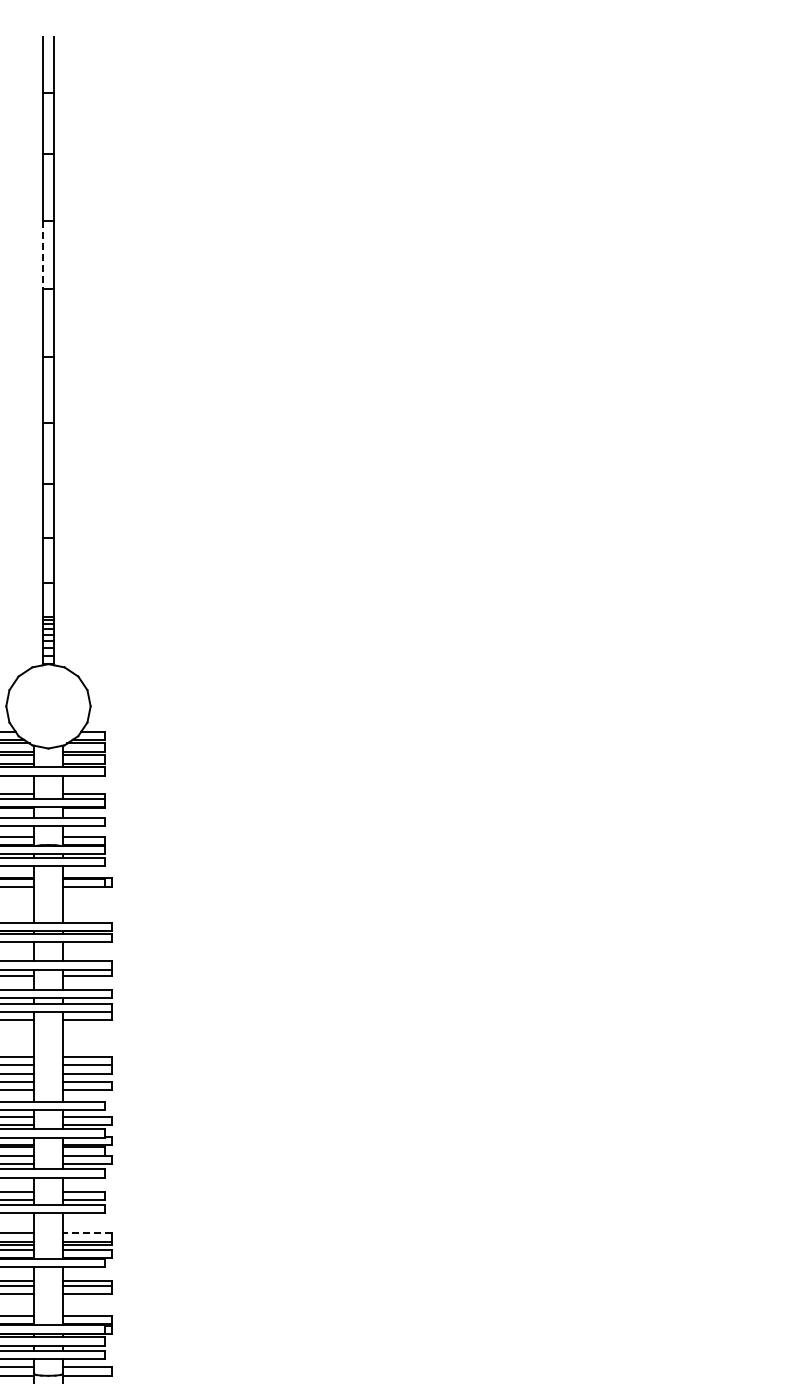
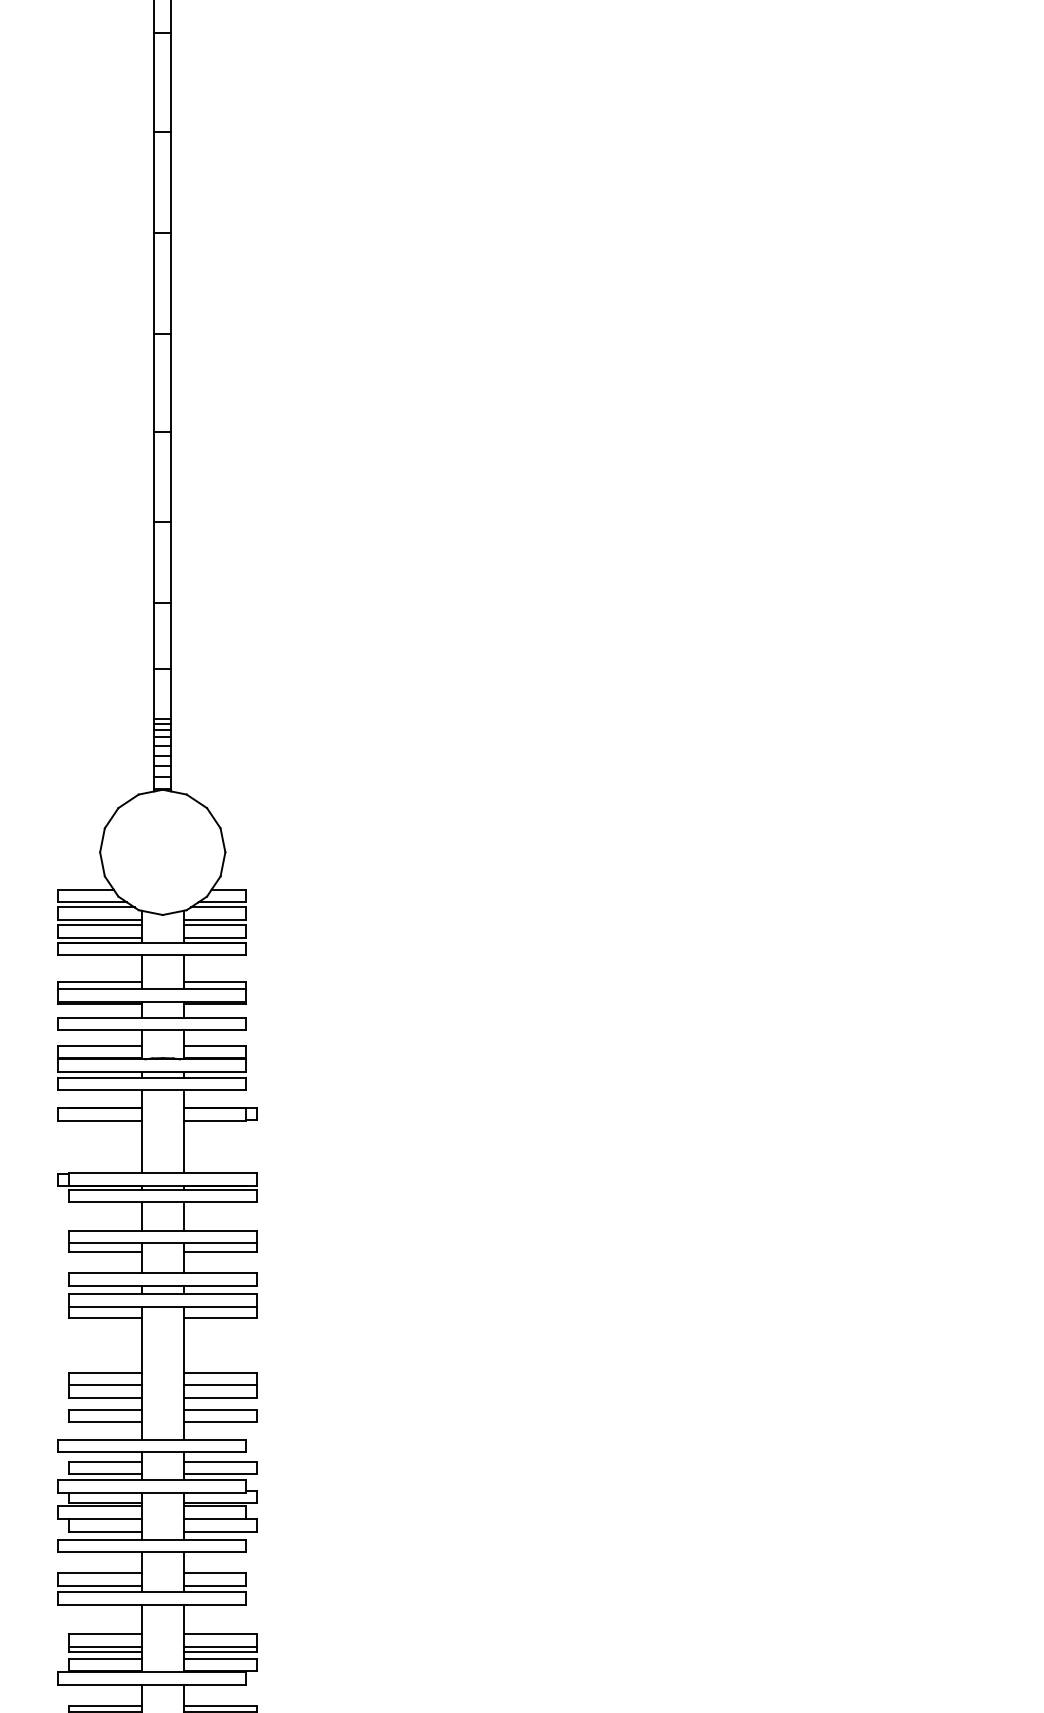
line: (42, 255) -> (153, 183), dashed -> solid
line: (87, 1233) -> (220, 1634), dashed -> solid

